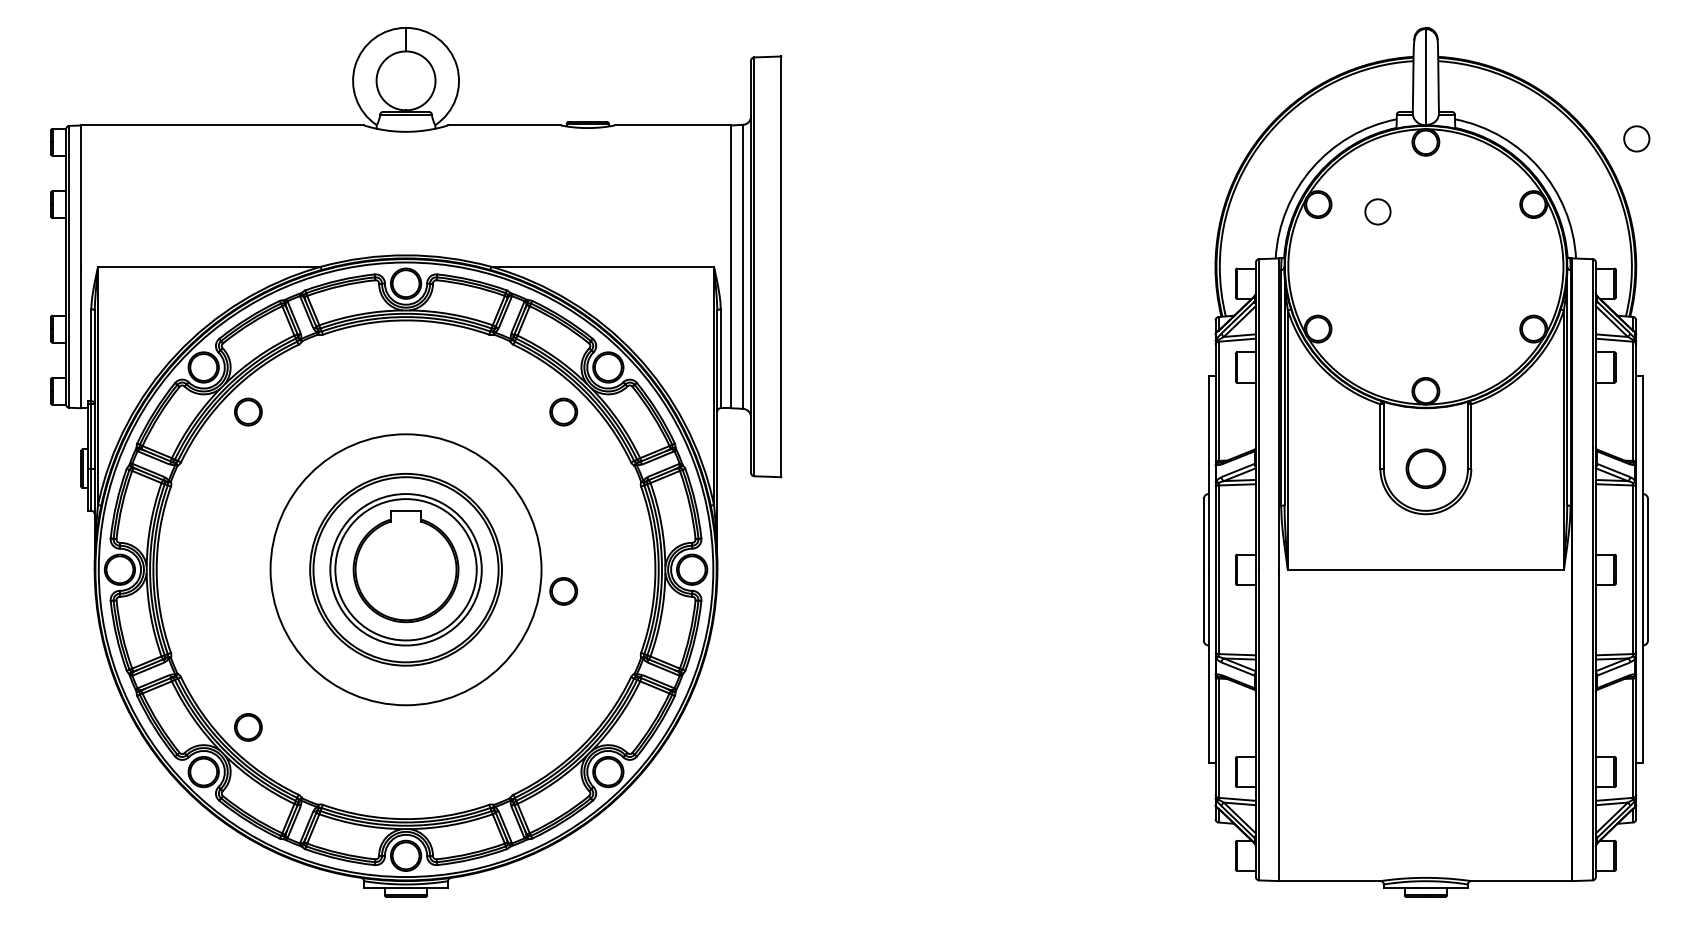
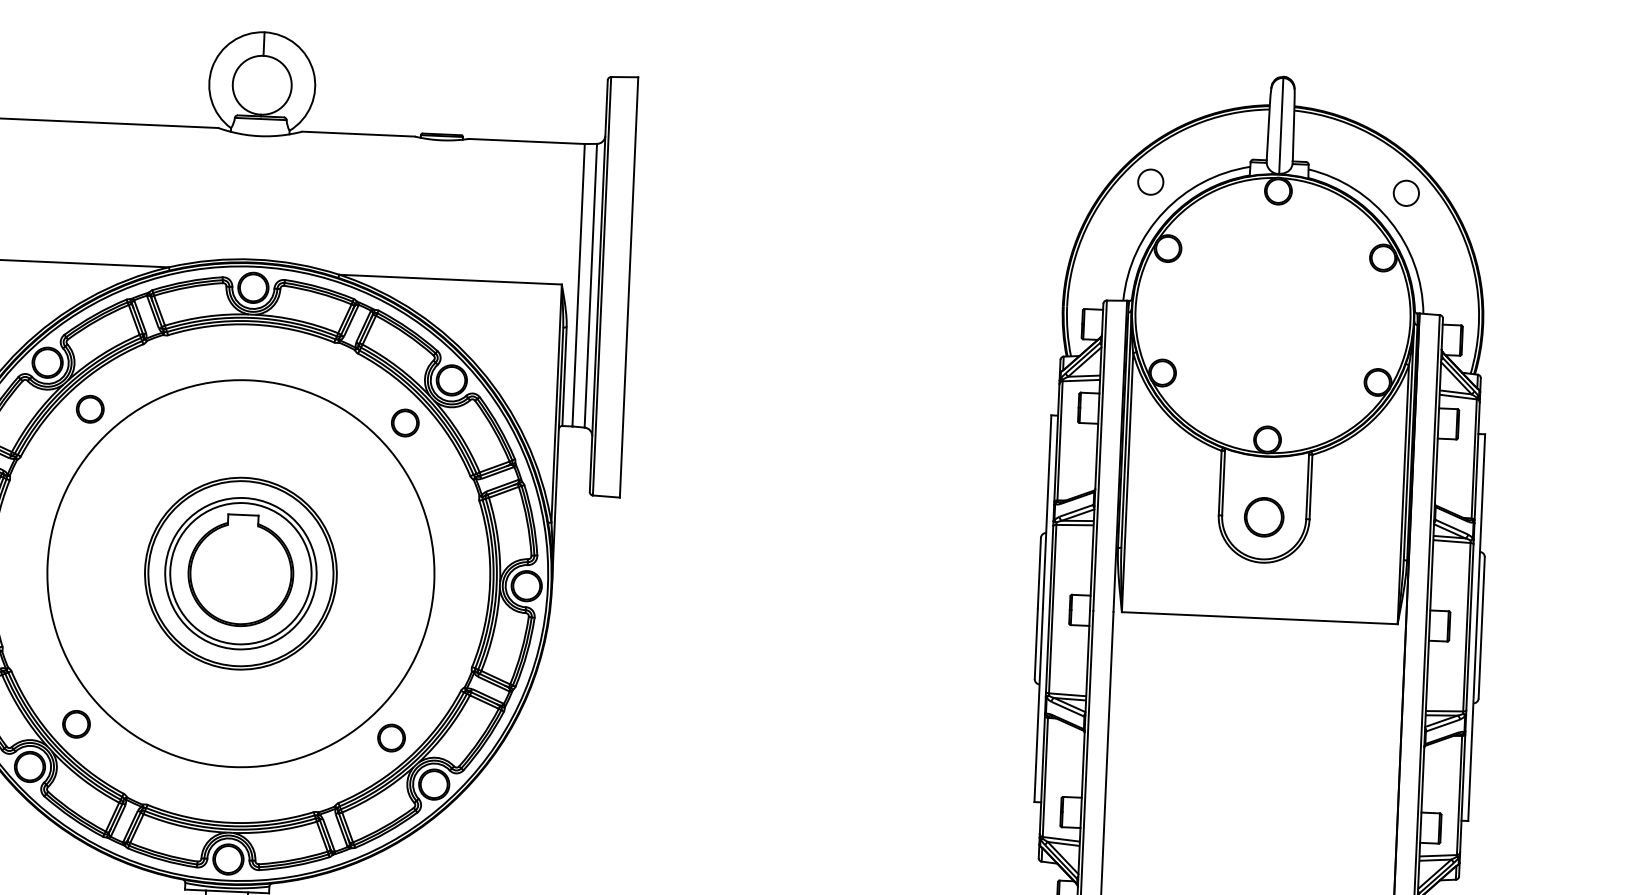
circle: (1636, 138) -> (1406, 192), moved
circle: (1377, 211) -> (1150, 181), moved
circle: (405, 569) -> (240, 573), size x1.43
part: (563, 591) -> (391, 738), moved

